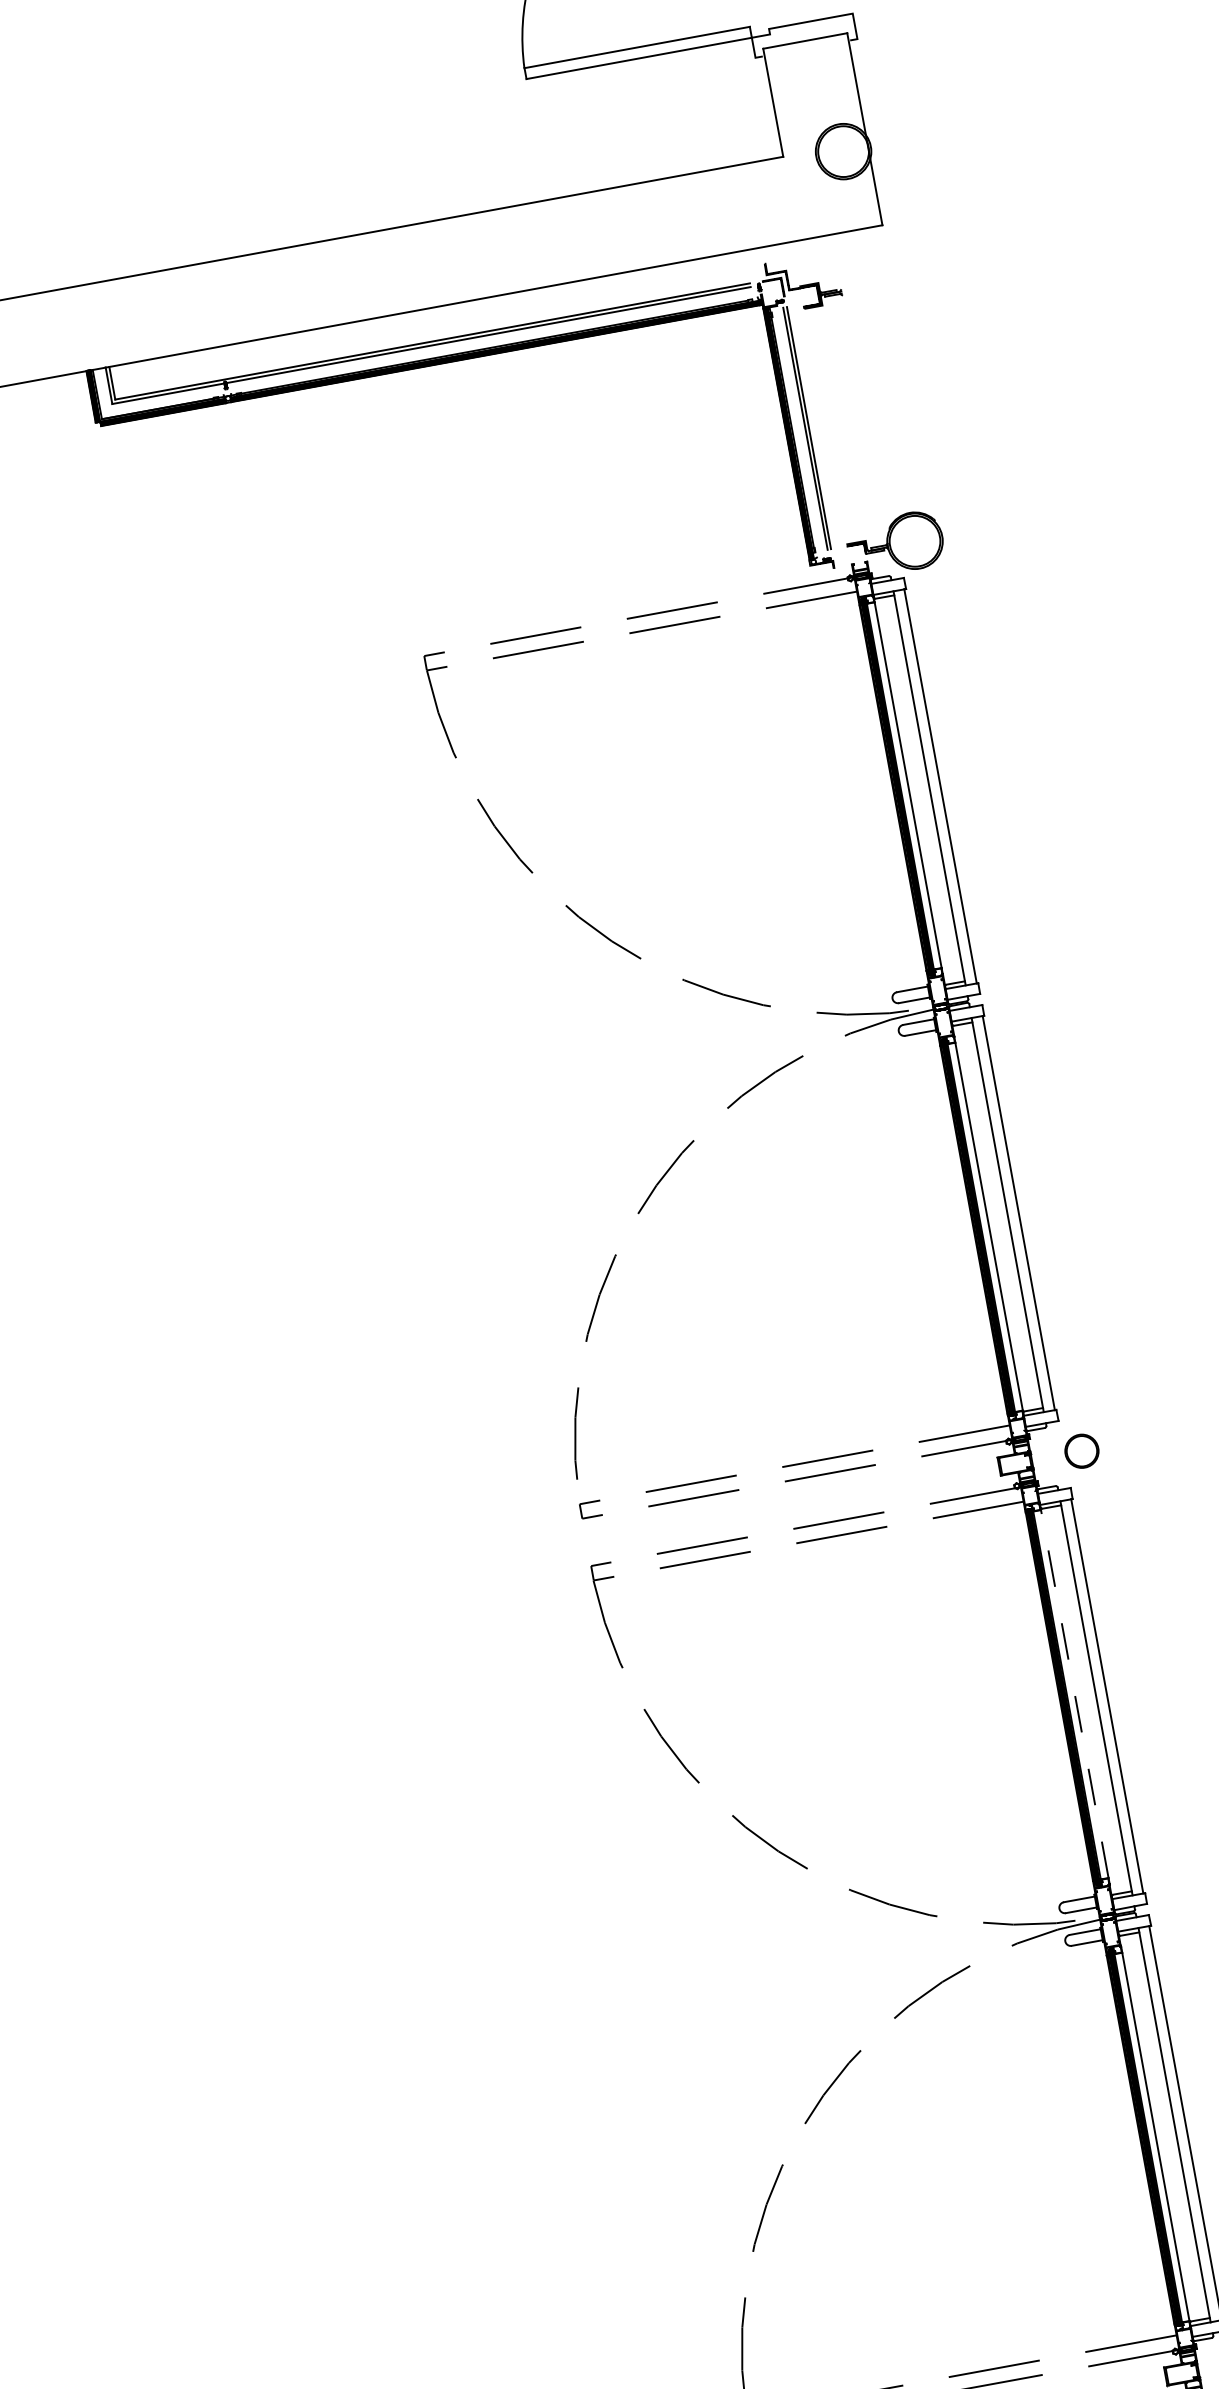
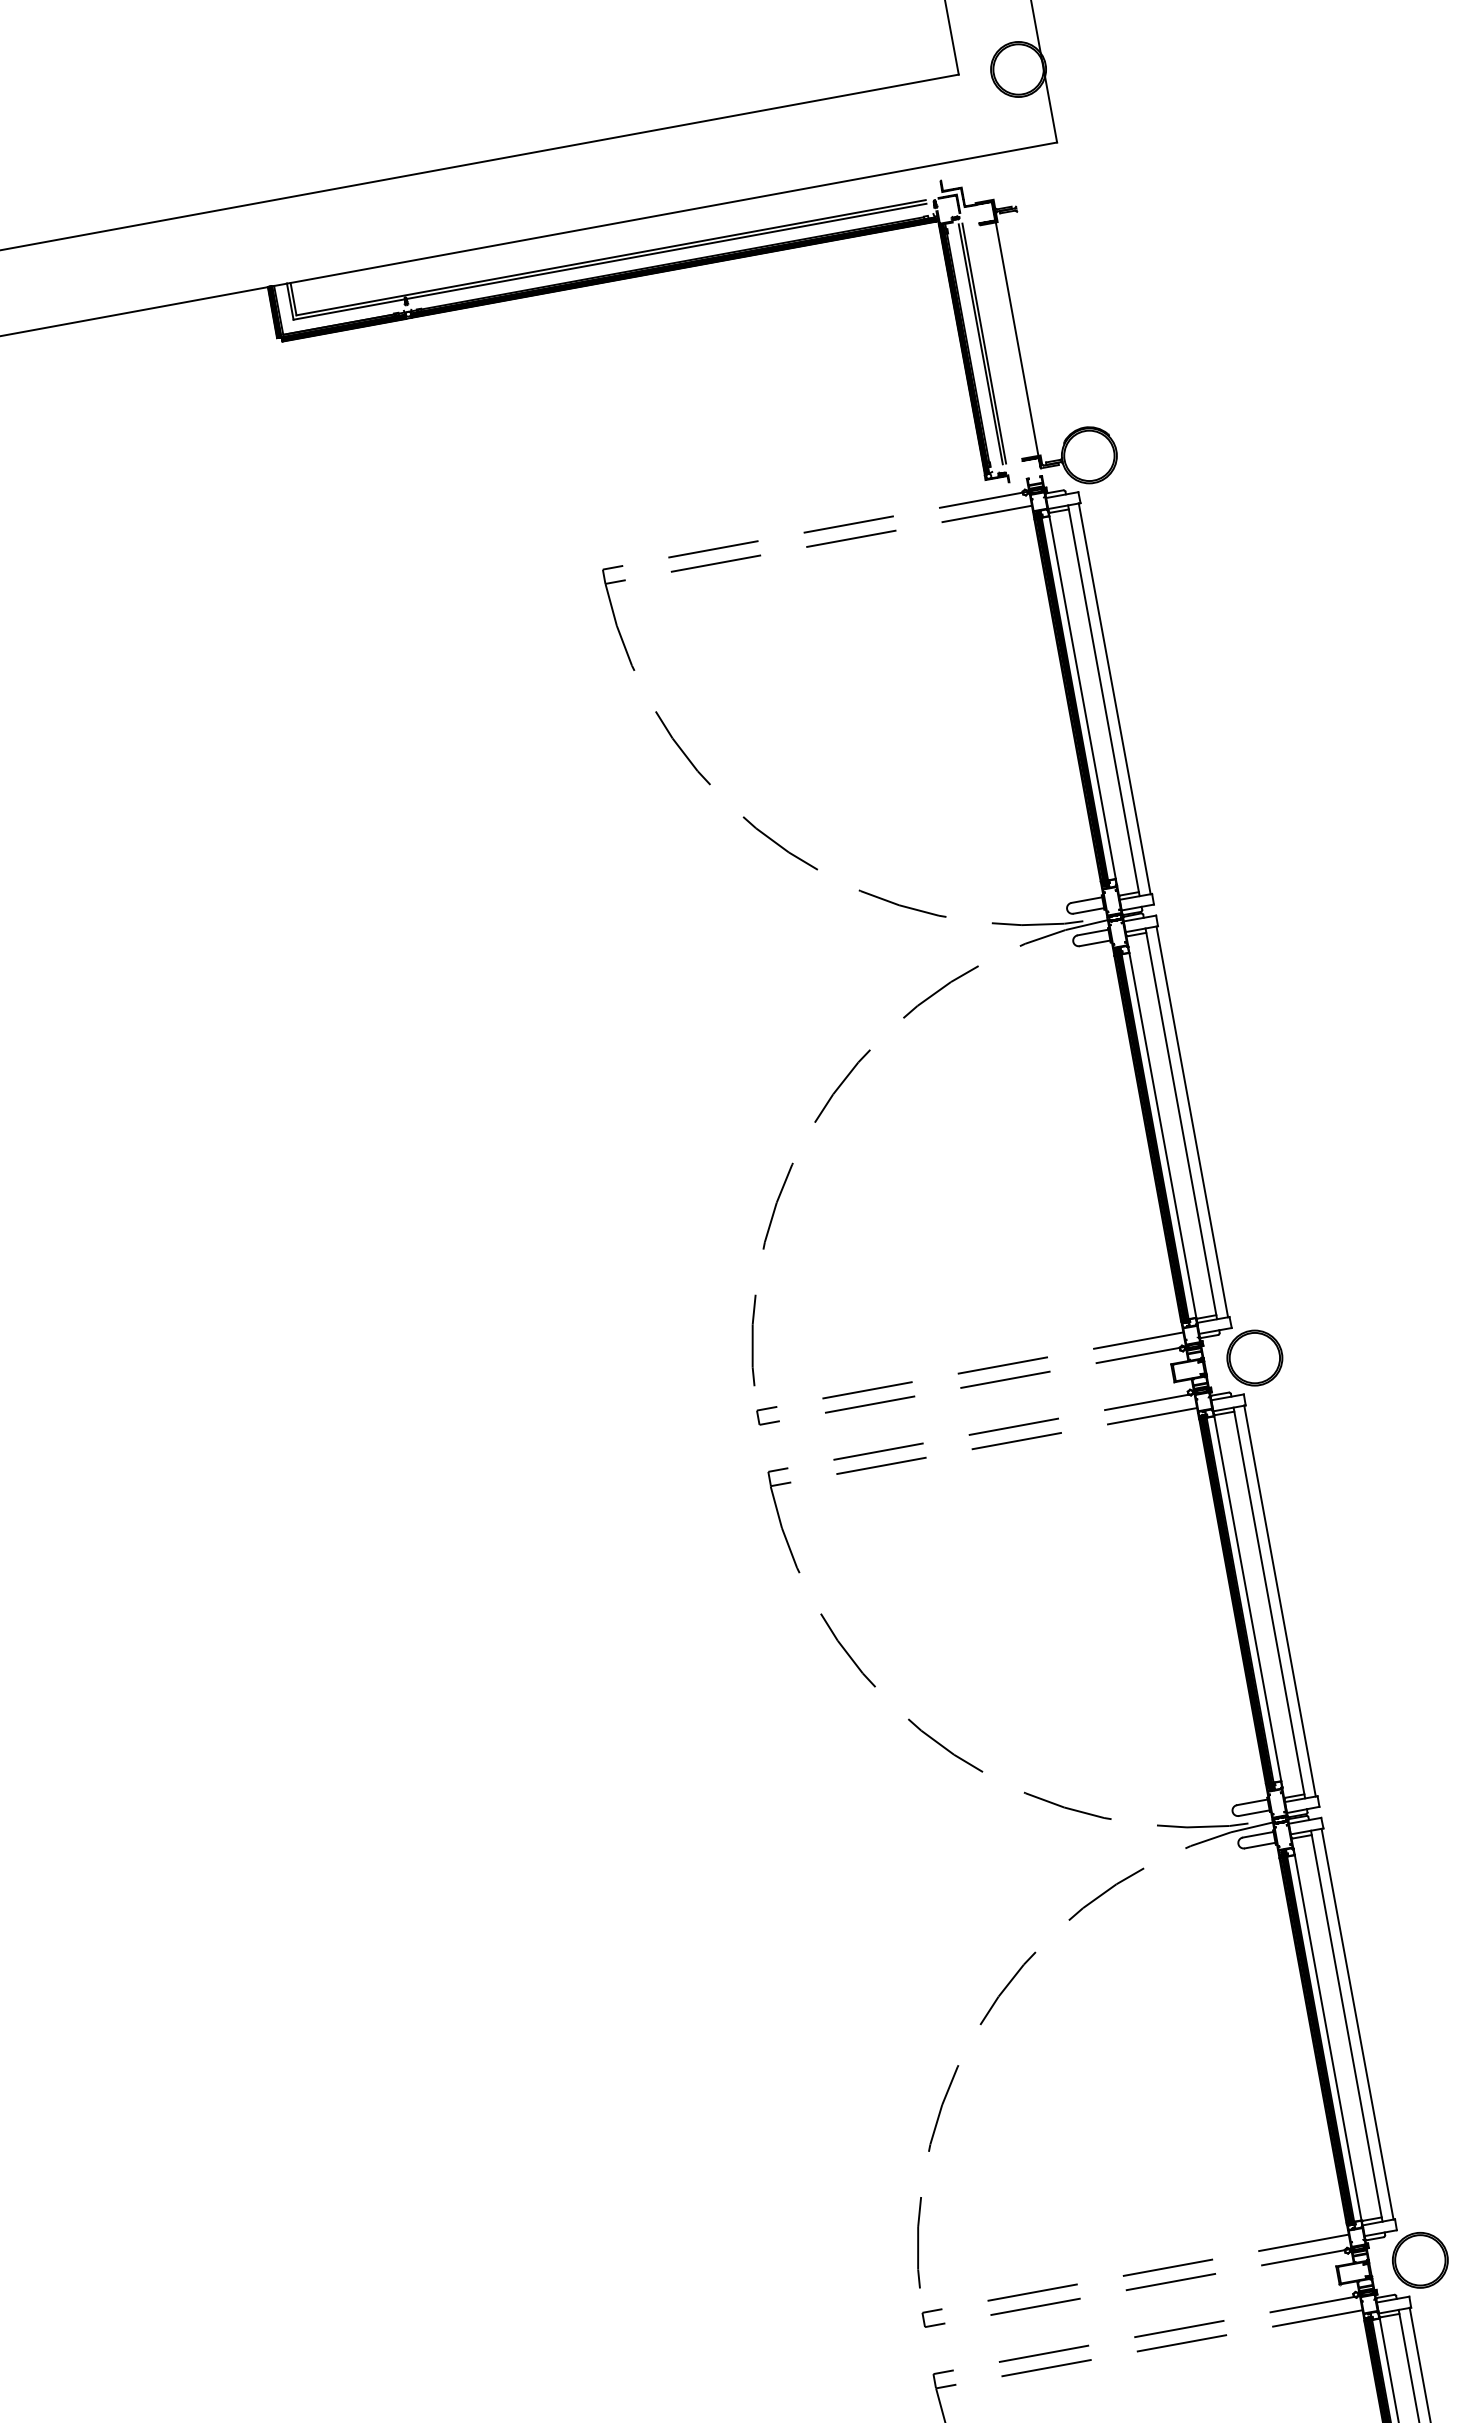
line: (841, 423) -> (1016, 339), added
part: (1081, 1450) -> (1254, 1357), size x1.67
line: (1074, 1693) -> (1247, 1598), dashed -> solid

